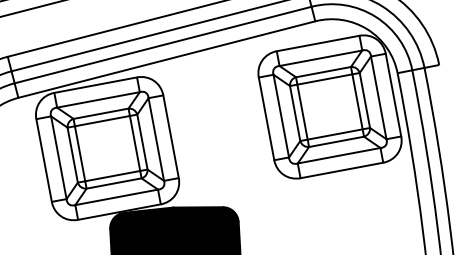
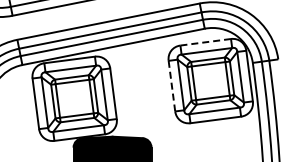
line: (317, 43) -> (205, 42), solid -> dashed
line: (265, 119) -> (171, 86), solid -> dashed

